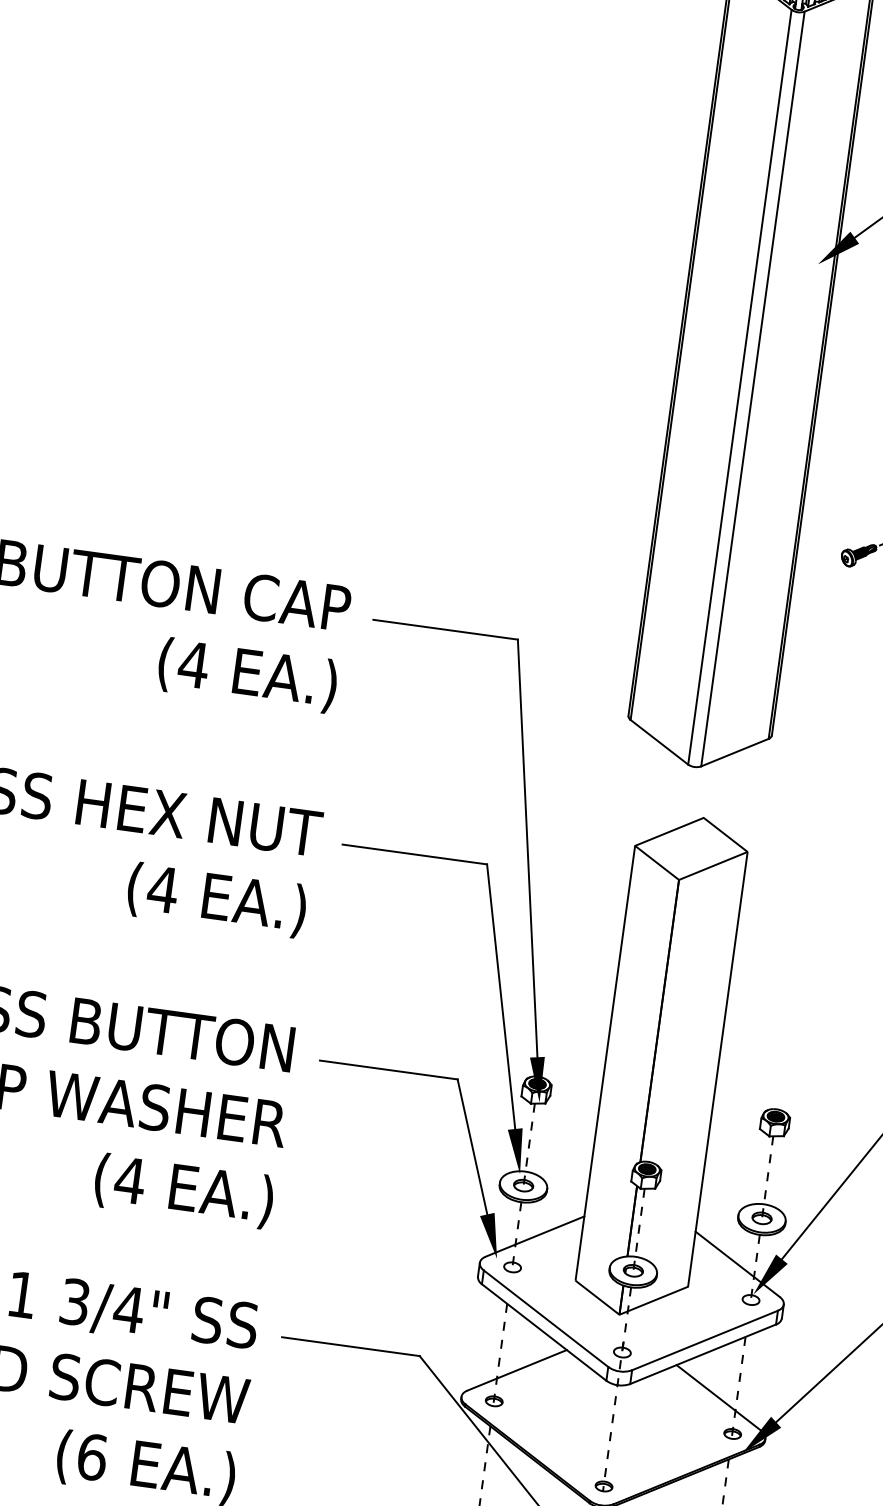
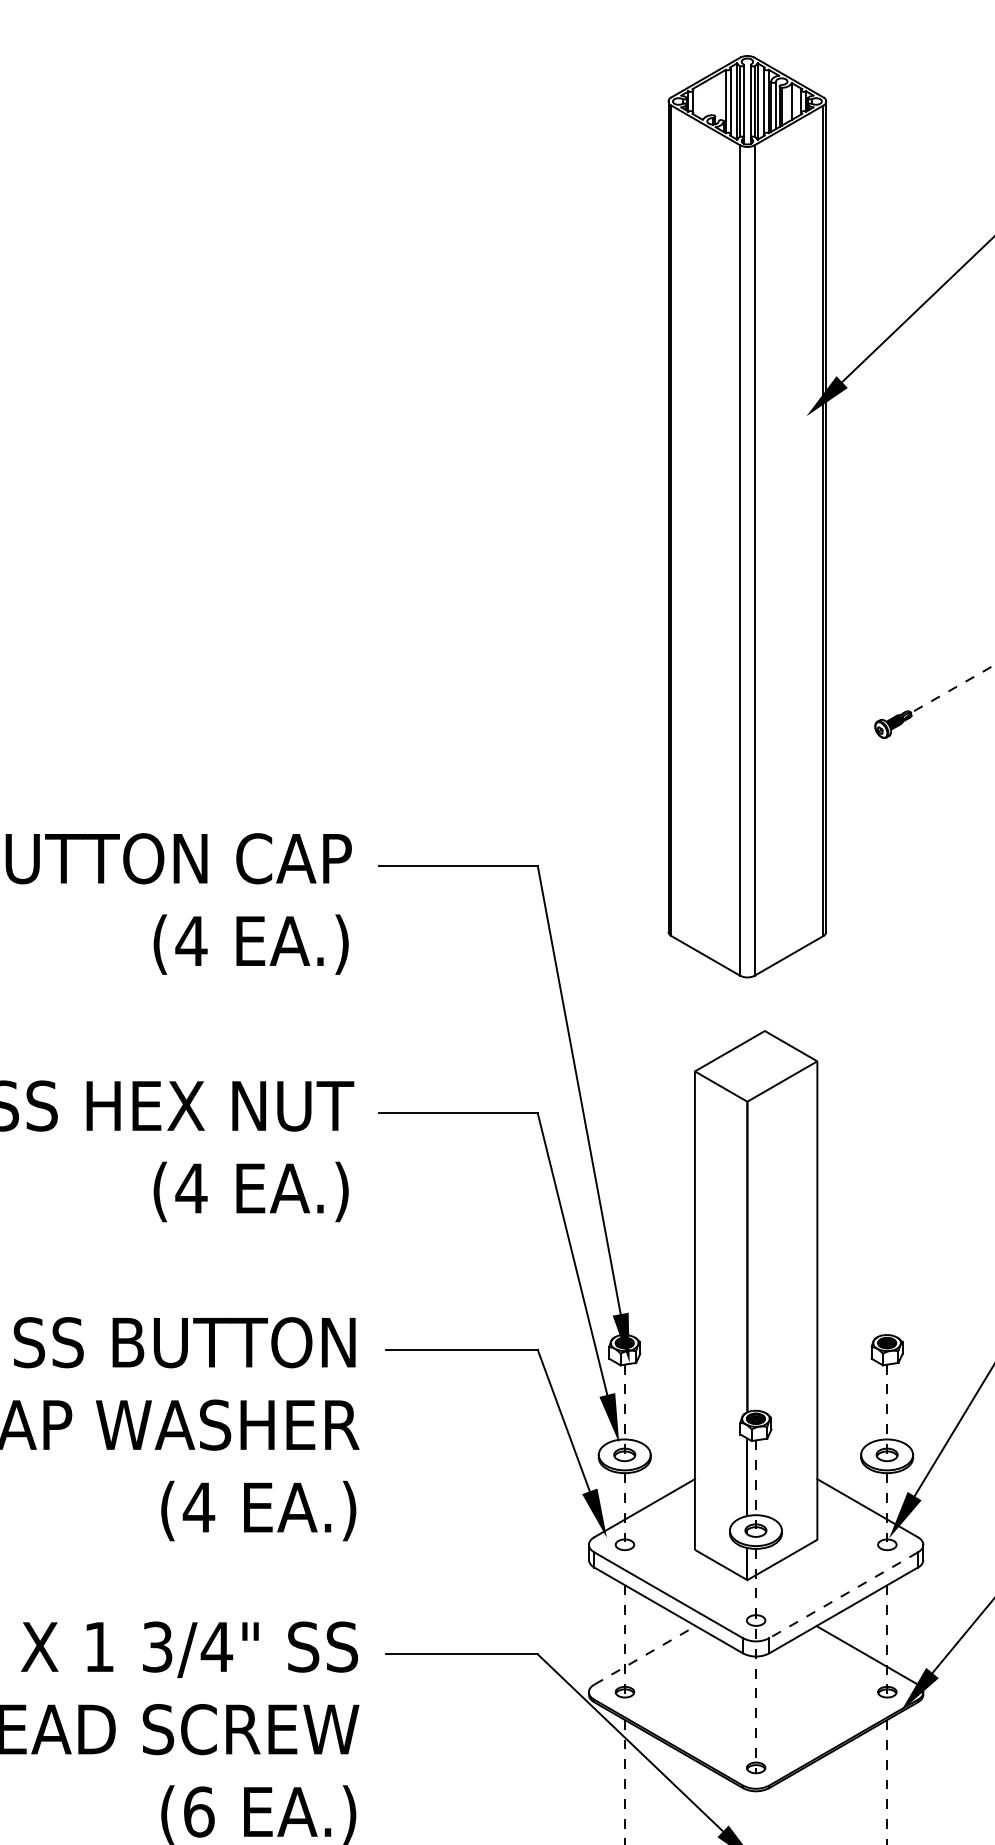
line: (704, 1340) -> (843, 1595), solid -> dashed
line: (517, 1370) -> (645, 1655), solid -> dashed

